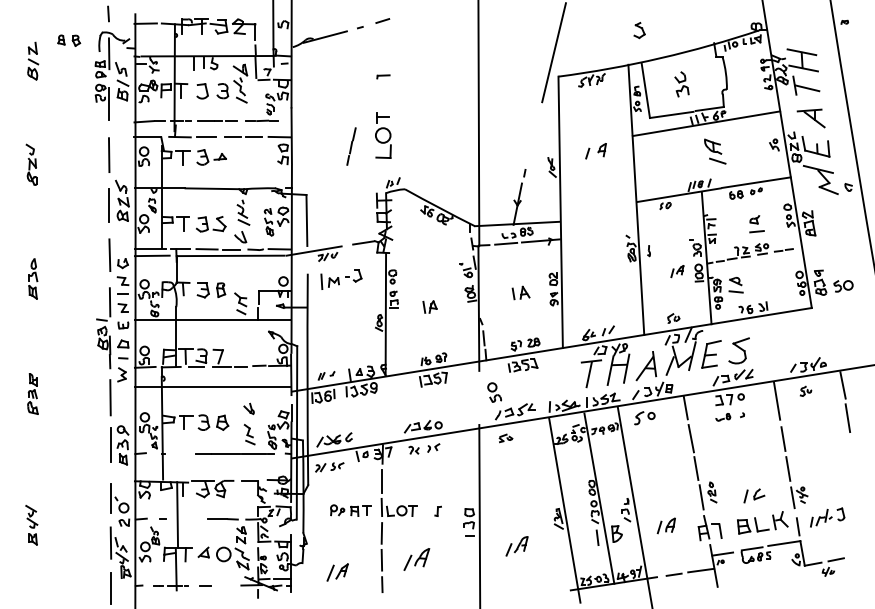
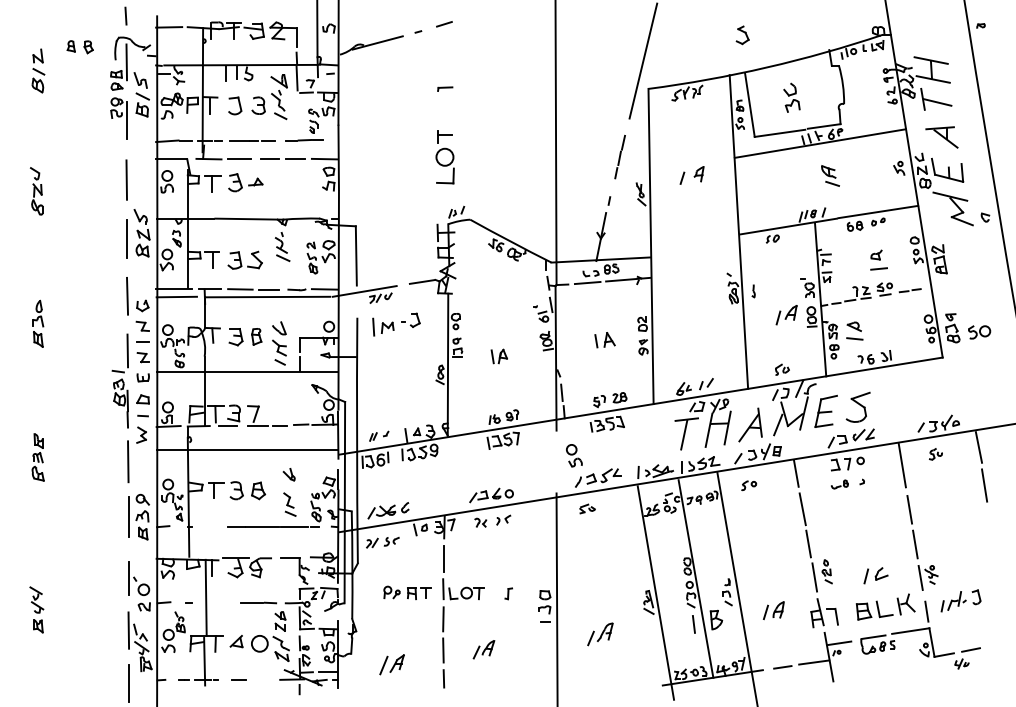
line: (350, 146) -> (619, 156), moved
part: (715, 151) -> (830, 175), size x0.71
part: (240, 237) -> (279, 328), moved
part: (677, 271) -> (786, 315), size x1.43
part: (645, 418) -> (749, 485), size x0.62
part: (416, 559) -> (483, 649), size x0.71

